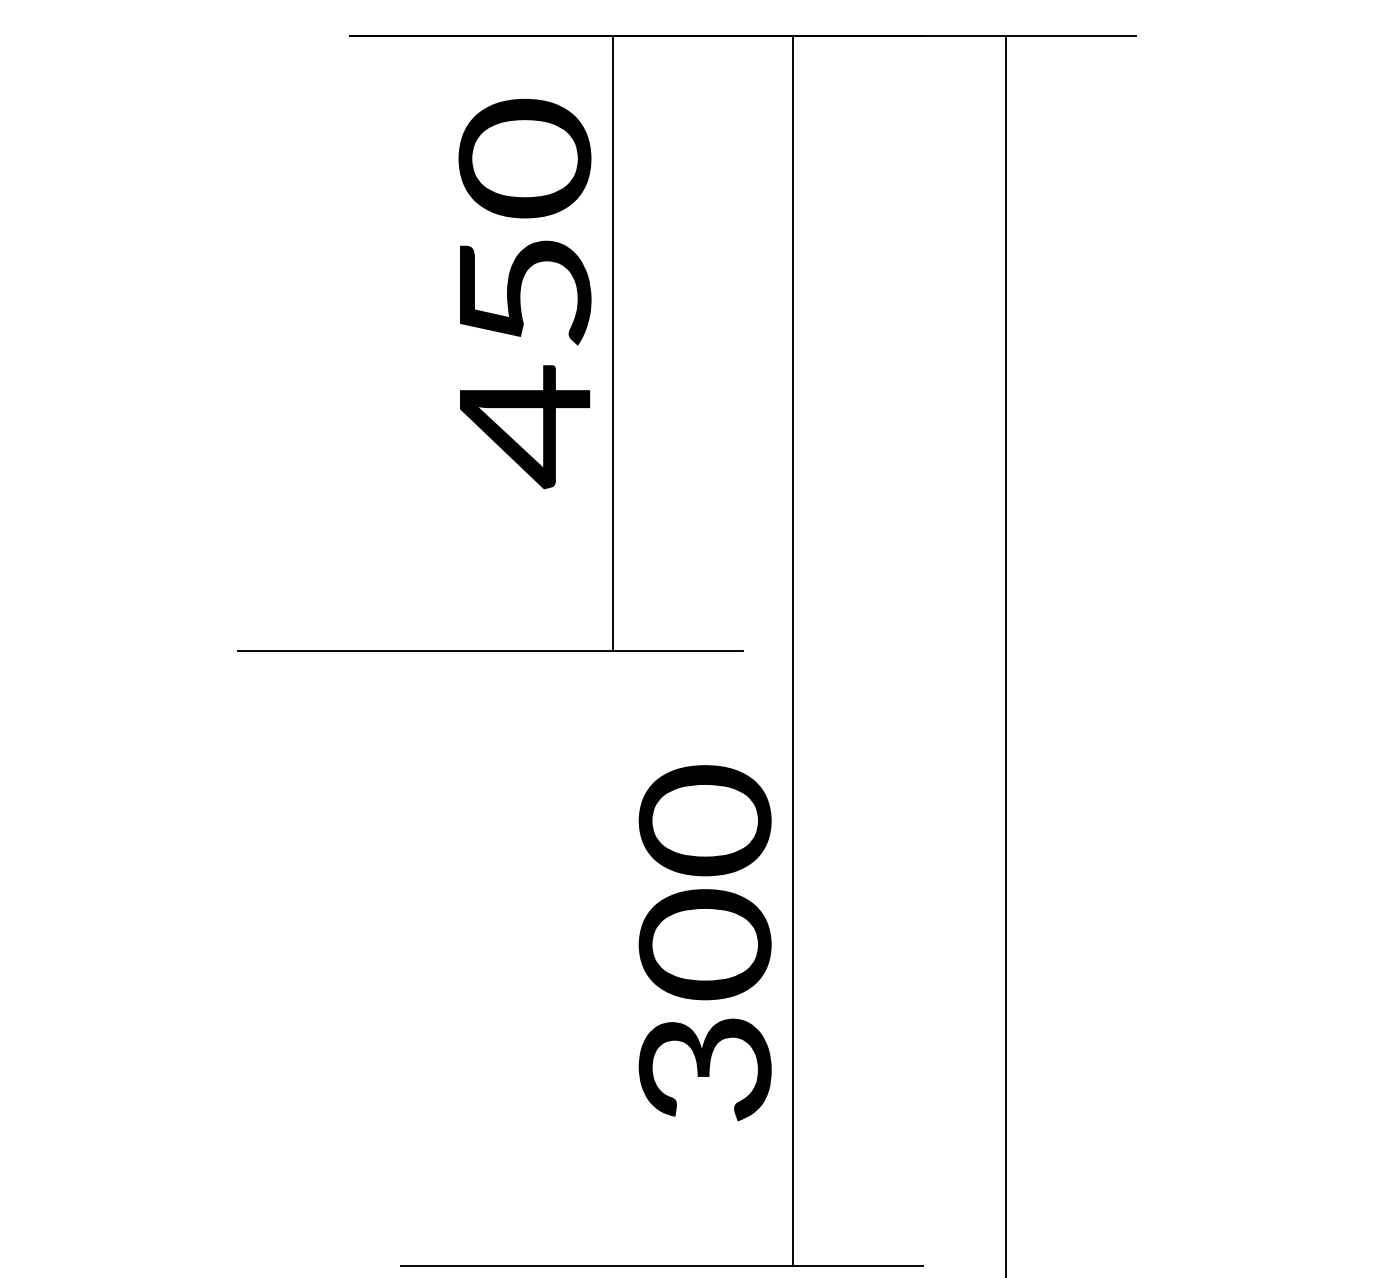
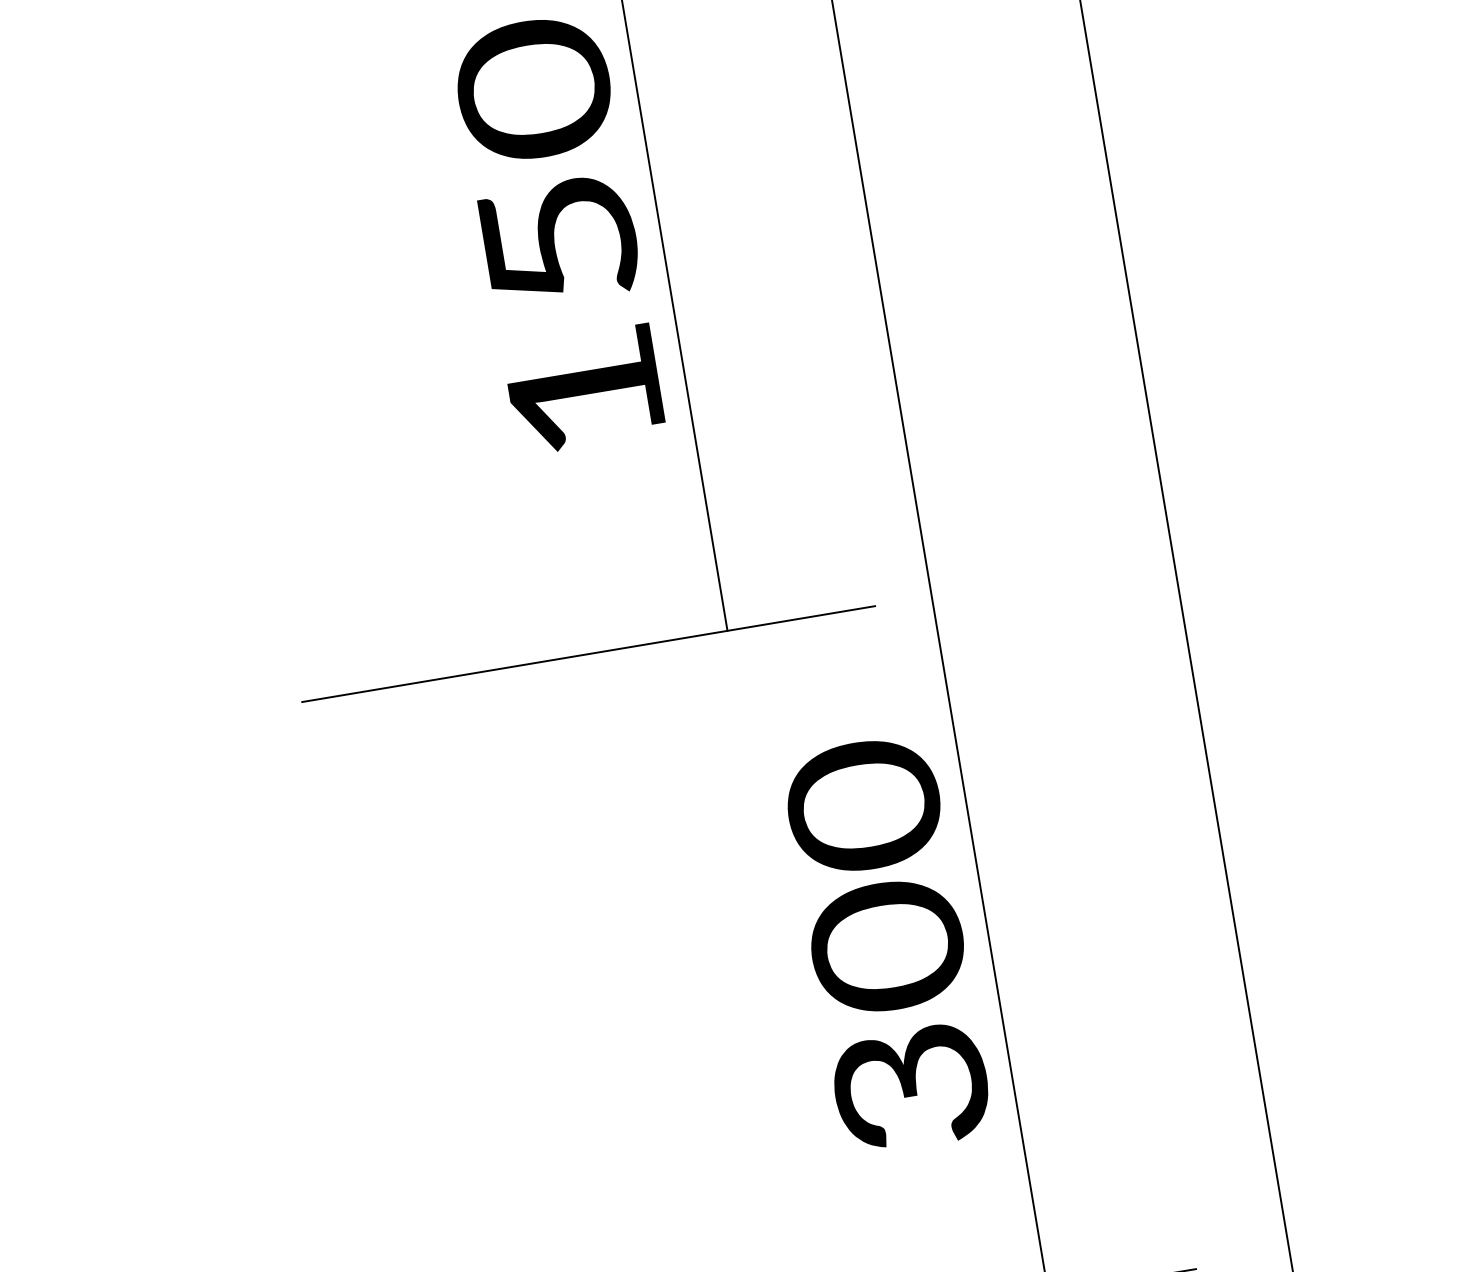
text: (524, 427) -> (584, 394), 450 -> 150

